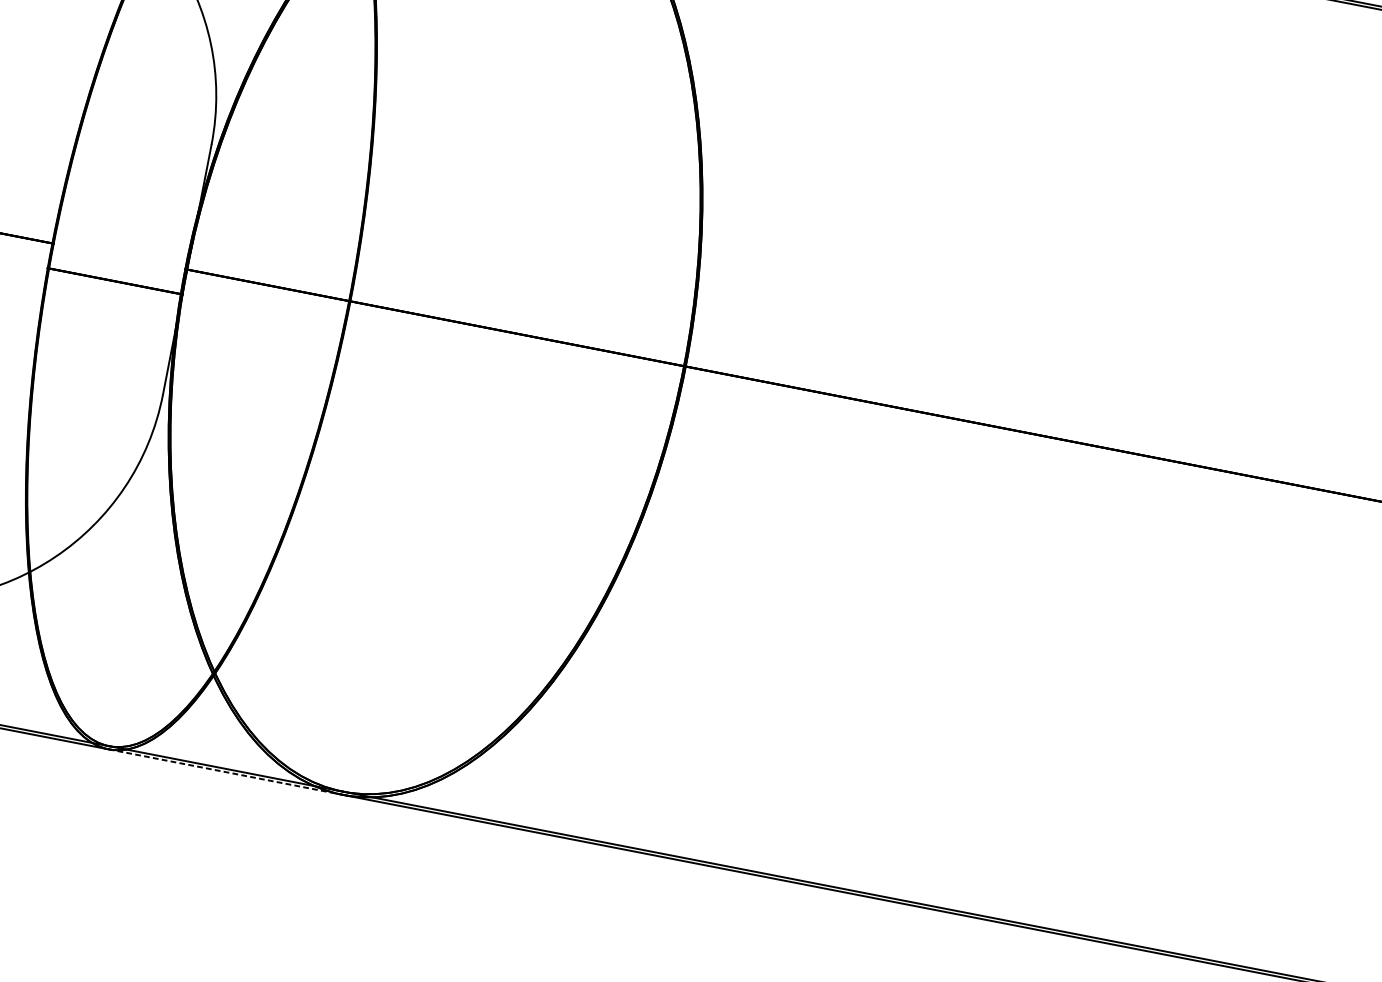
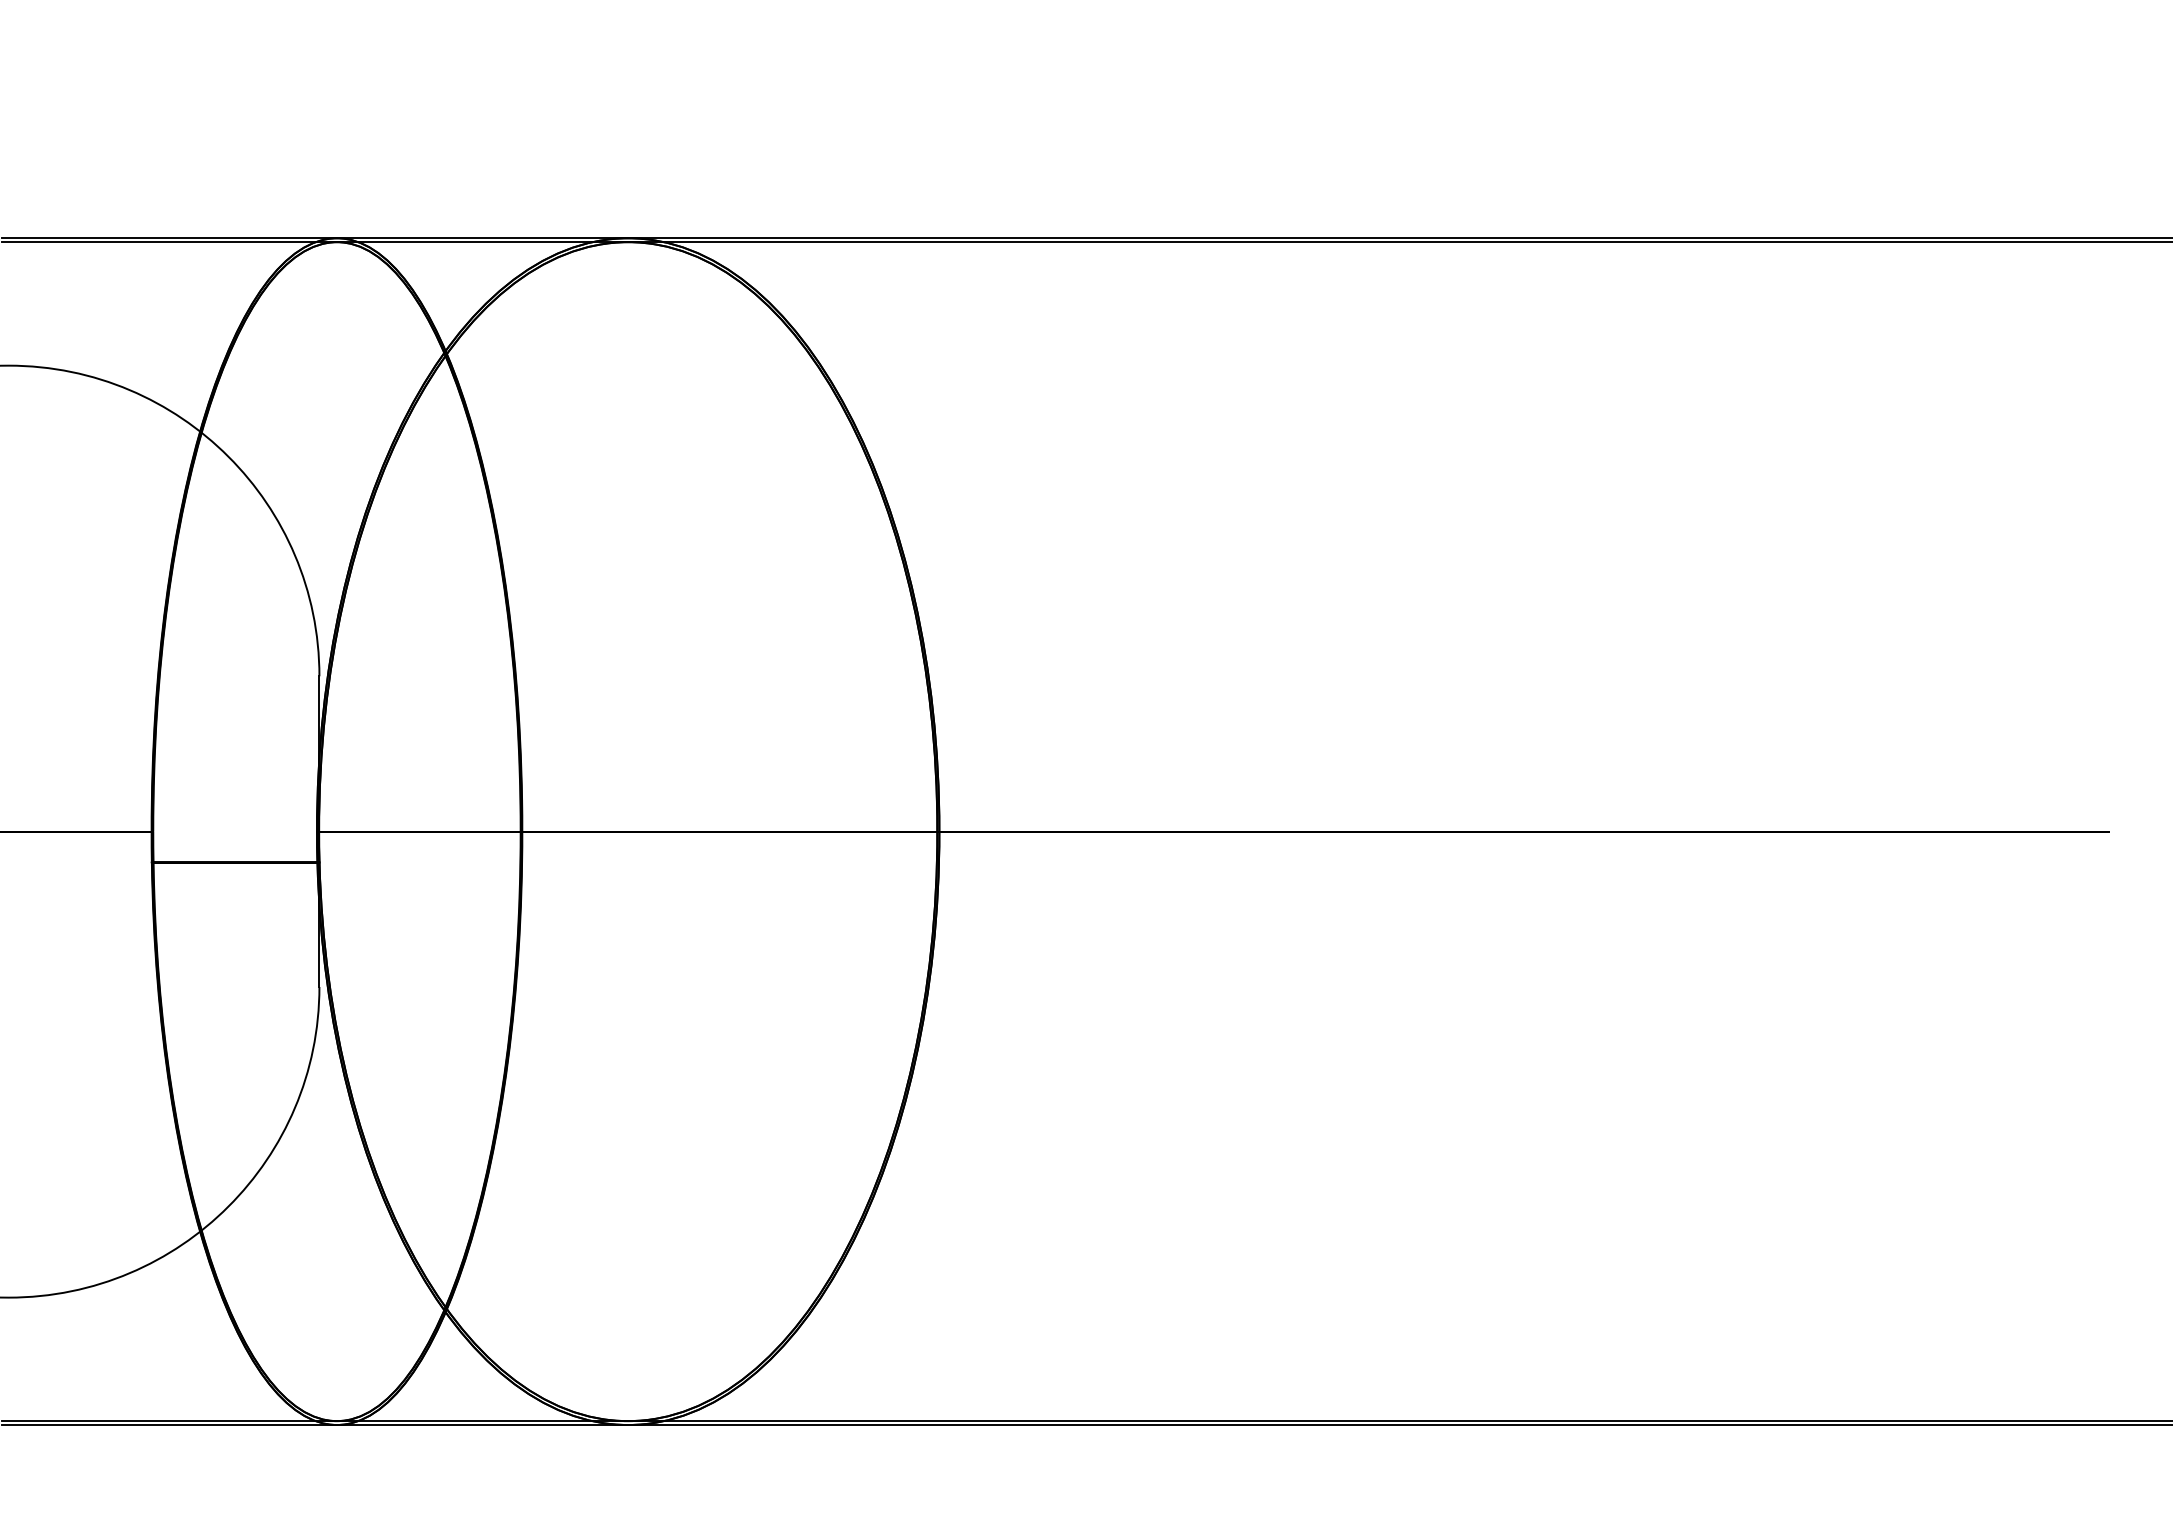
line: (225, 772) -> (482, 1425), dashed -> solid

